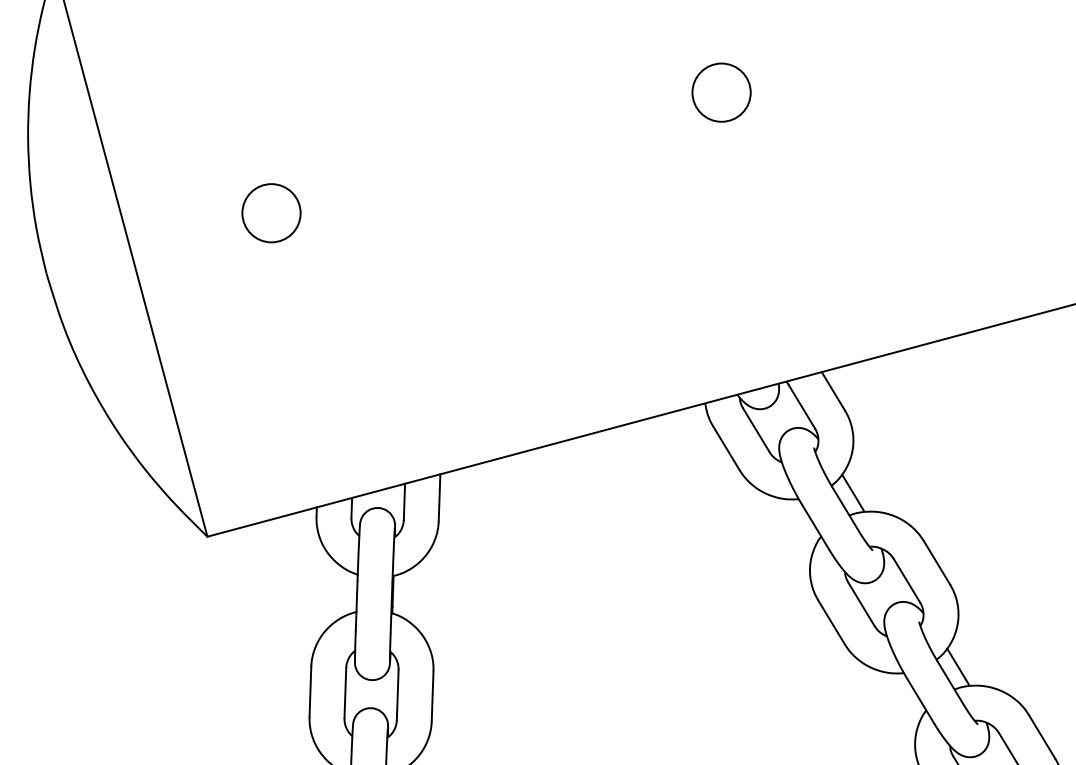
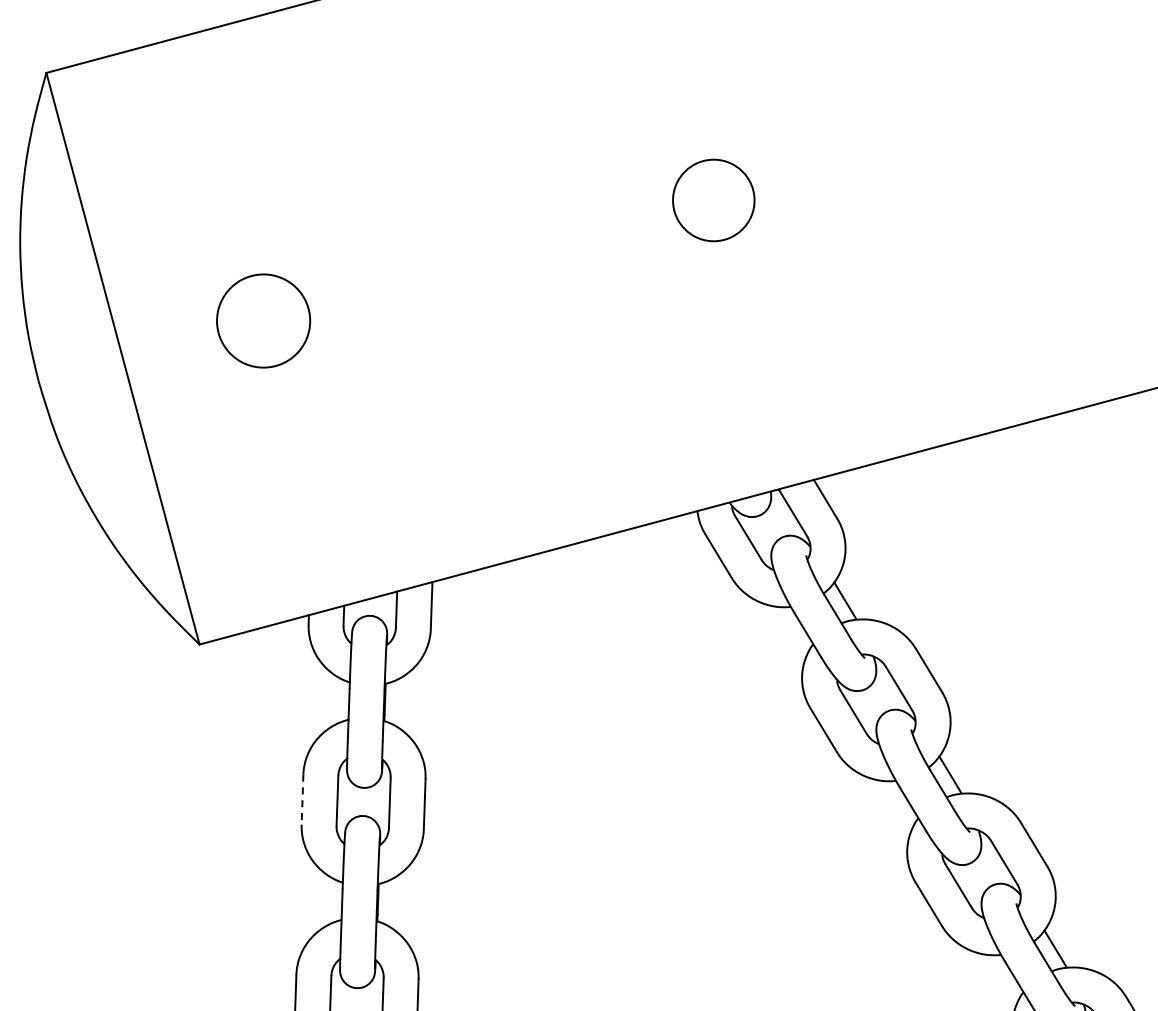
circle: (721, 92) -> (713, 200), size x1.4
circle: (271, 212) -> (263, 320), size x1.6
line: (310, 692) -> (302, 800), solid -> dashed

